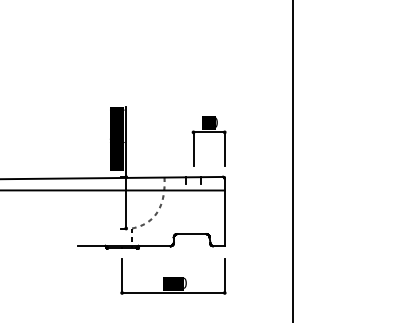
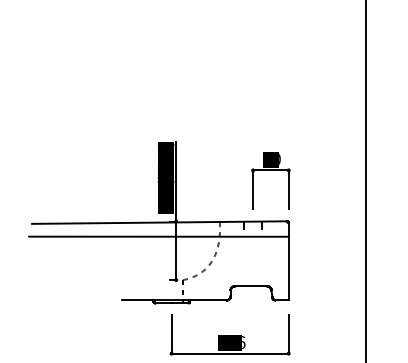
text: (185, 282) -> (243, 341), 230 -> 296

